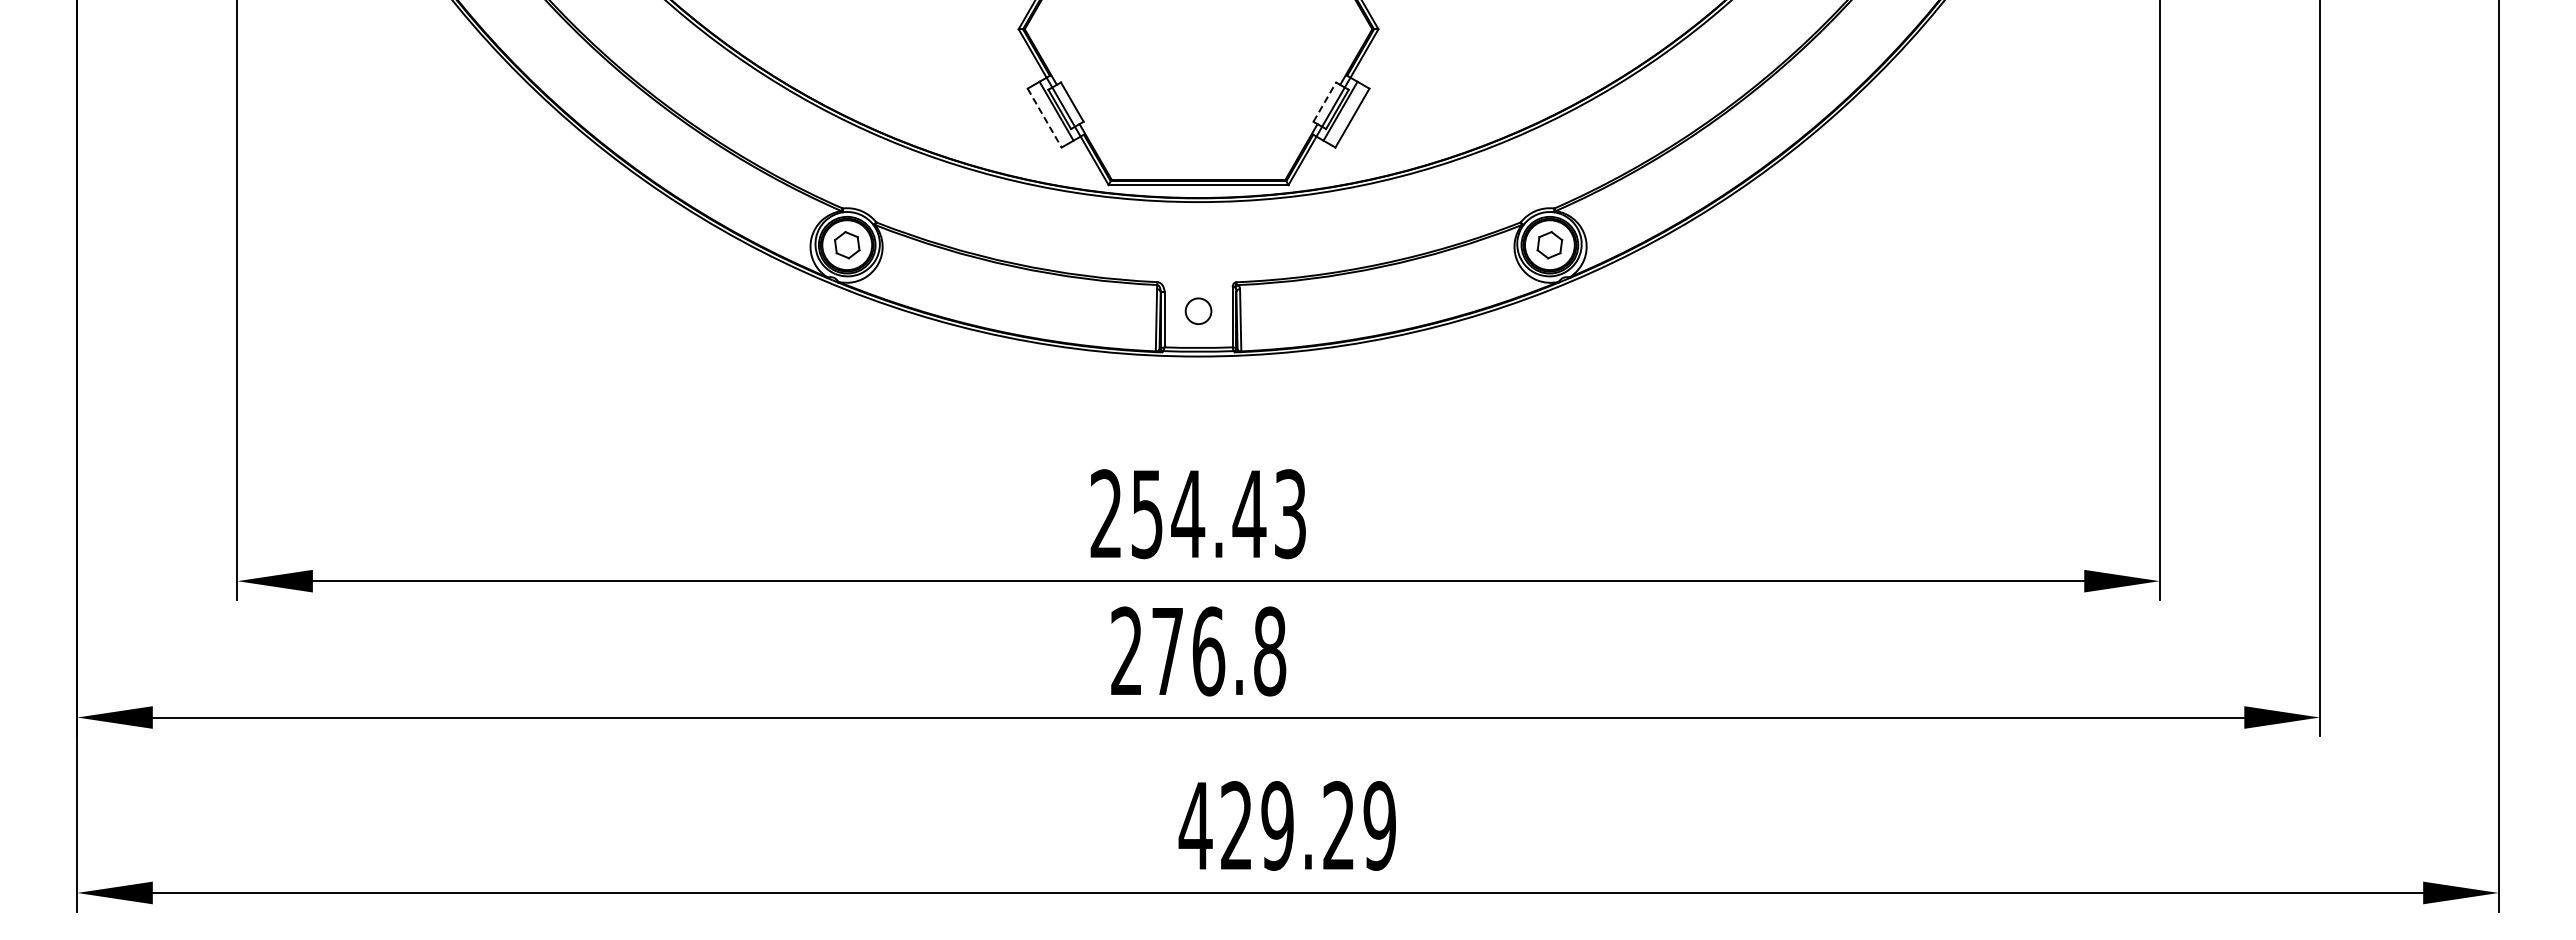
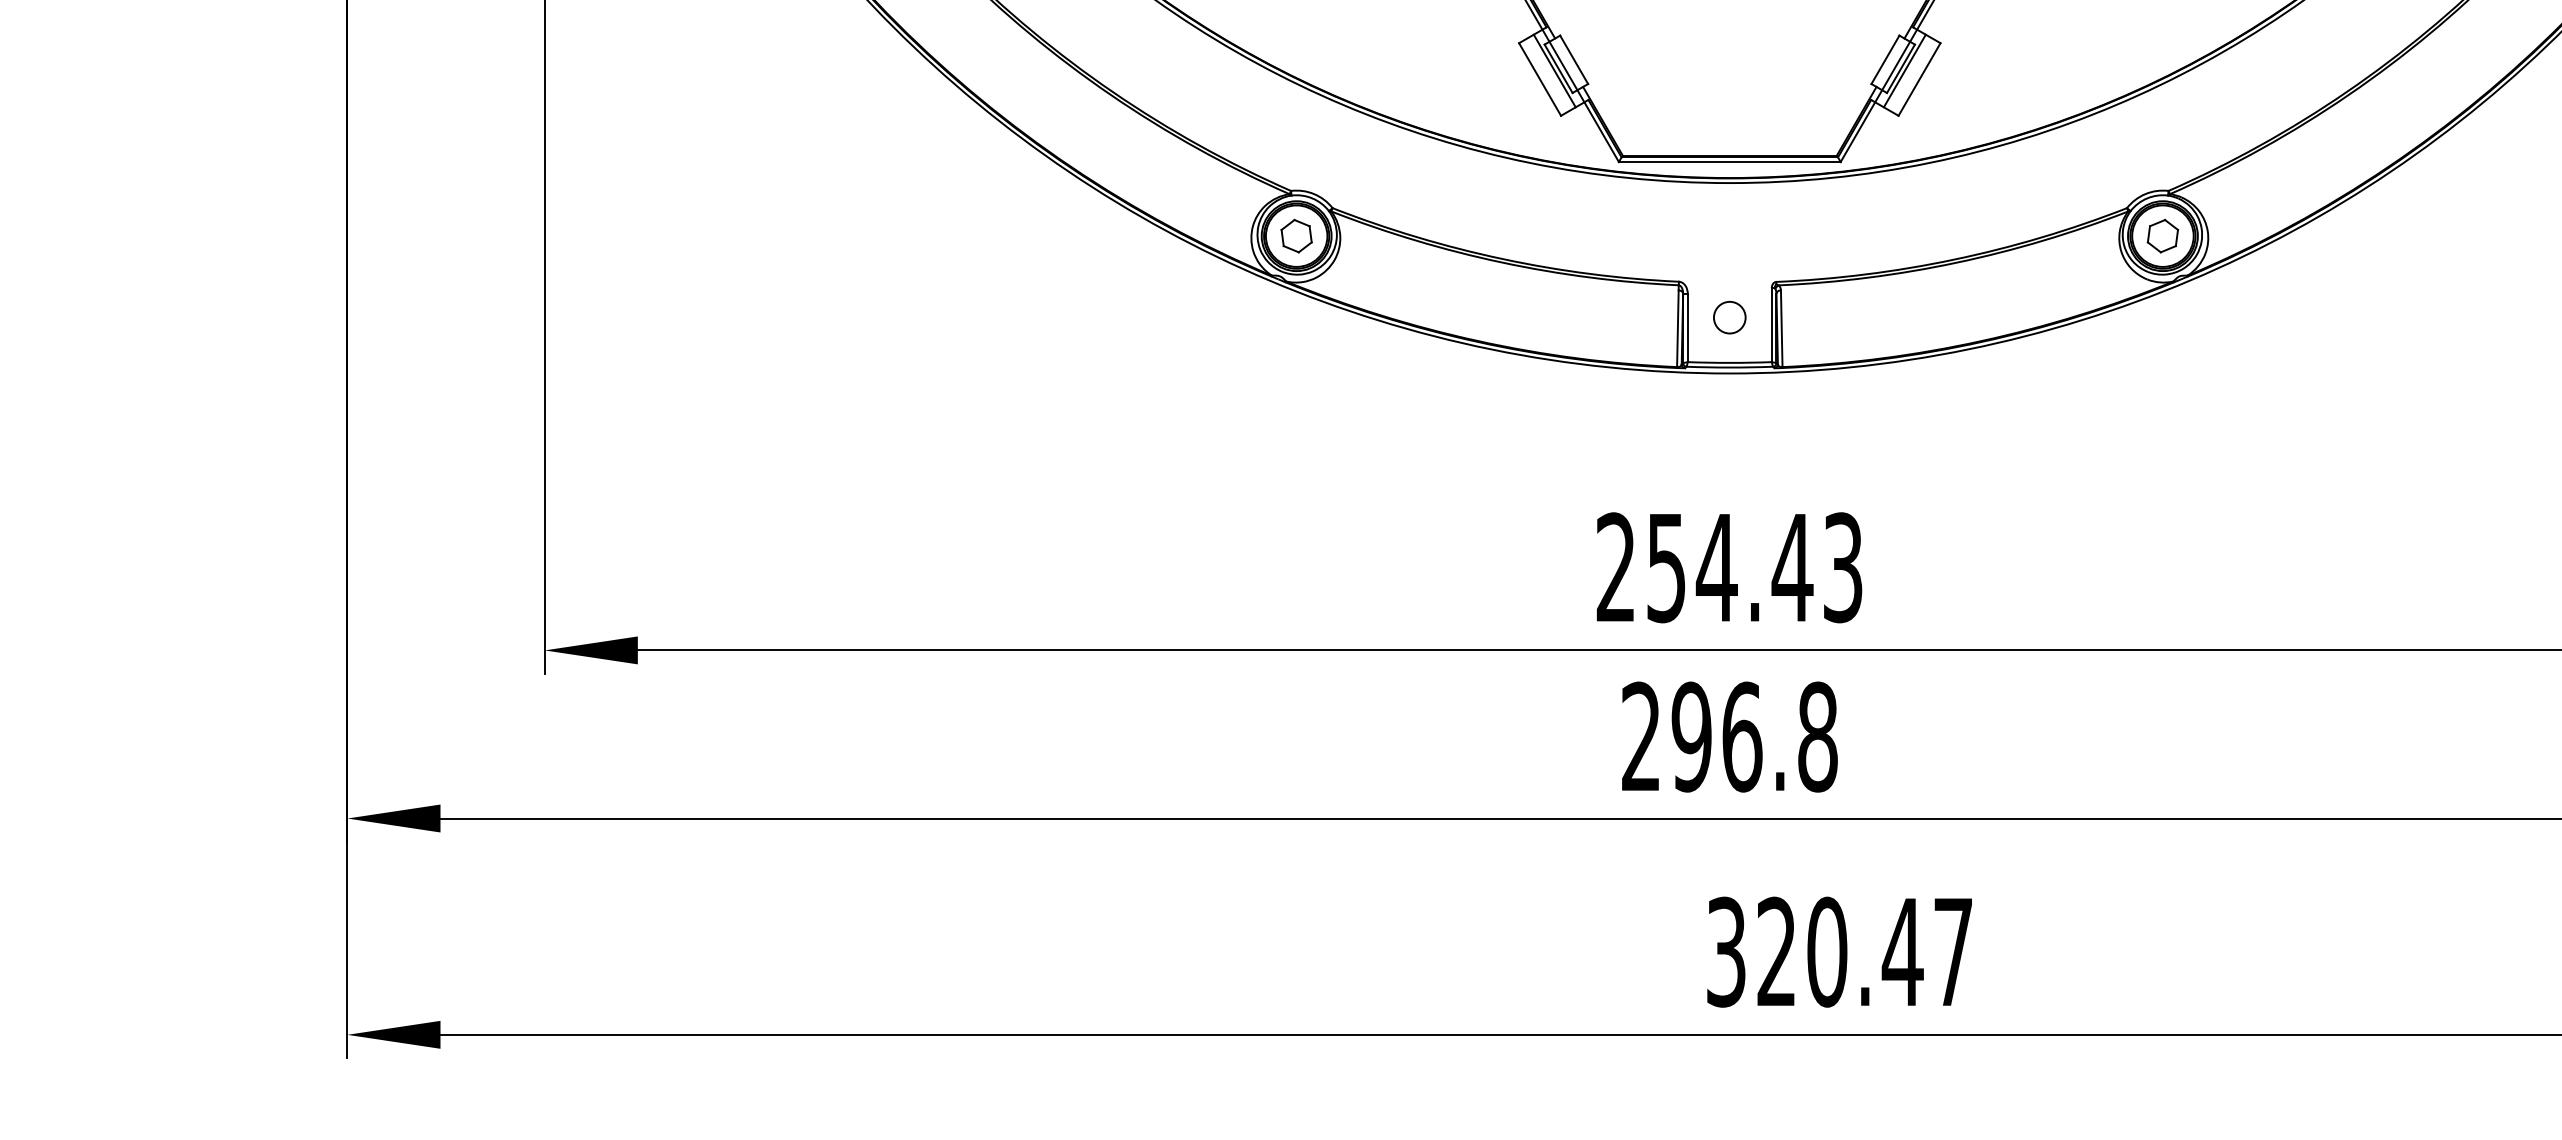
line: (1324, 102) -> (1885, 60), dashed -> solid
line: (1044, 118) -> (1539, 79), dashed -> solid
text: (1167, 651) -> (1691, 737), 276.8 -> 296.8
text: (1286, 825) -> (1838, 951), 429.29 -> 320.47

